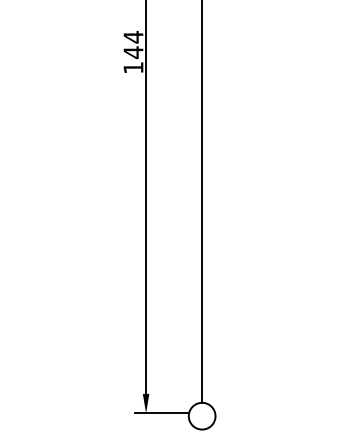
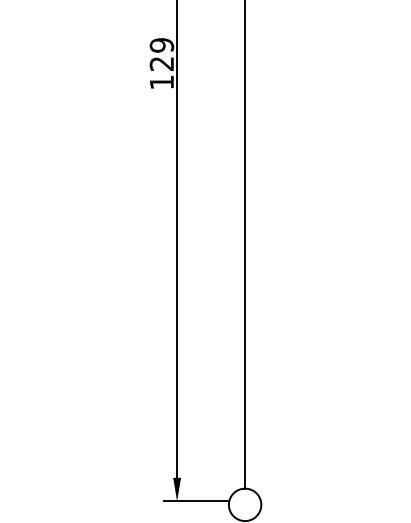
text: (133, 44) -> (161, 54), 144 -> 129

